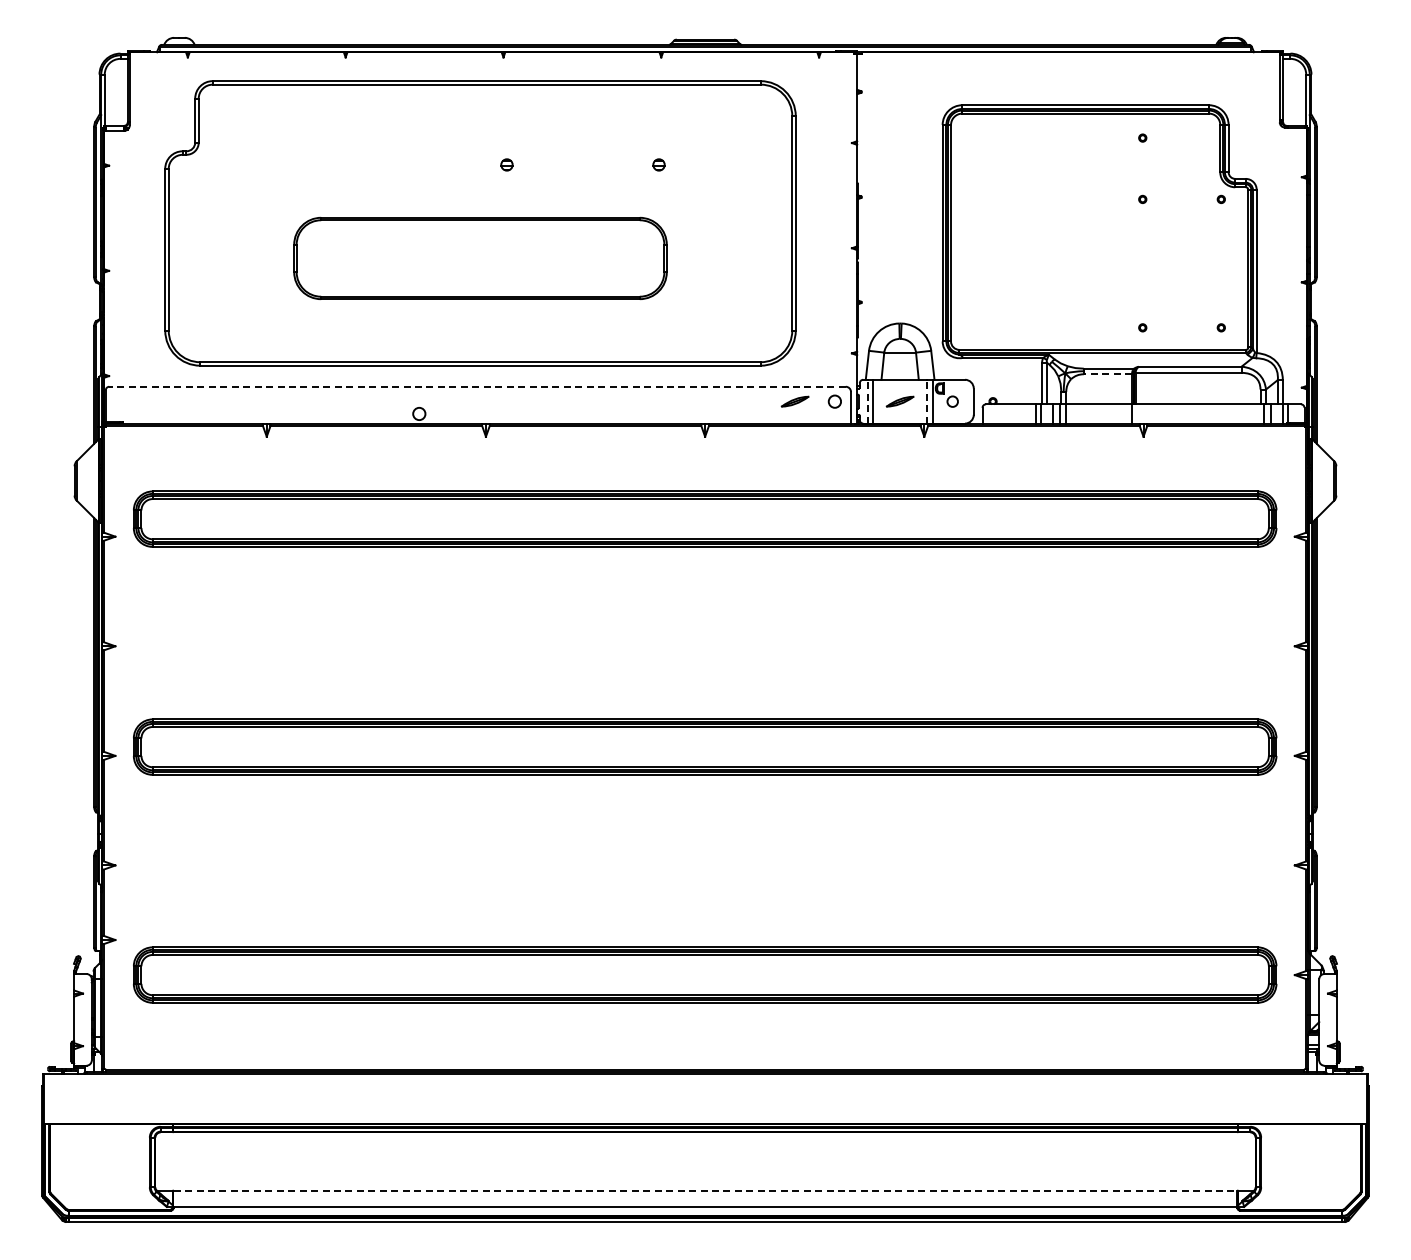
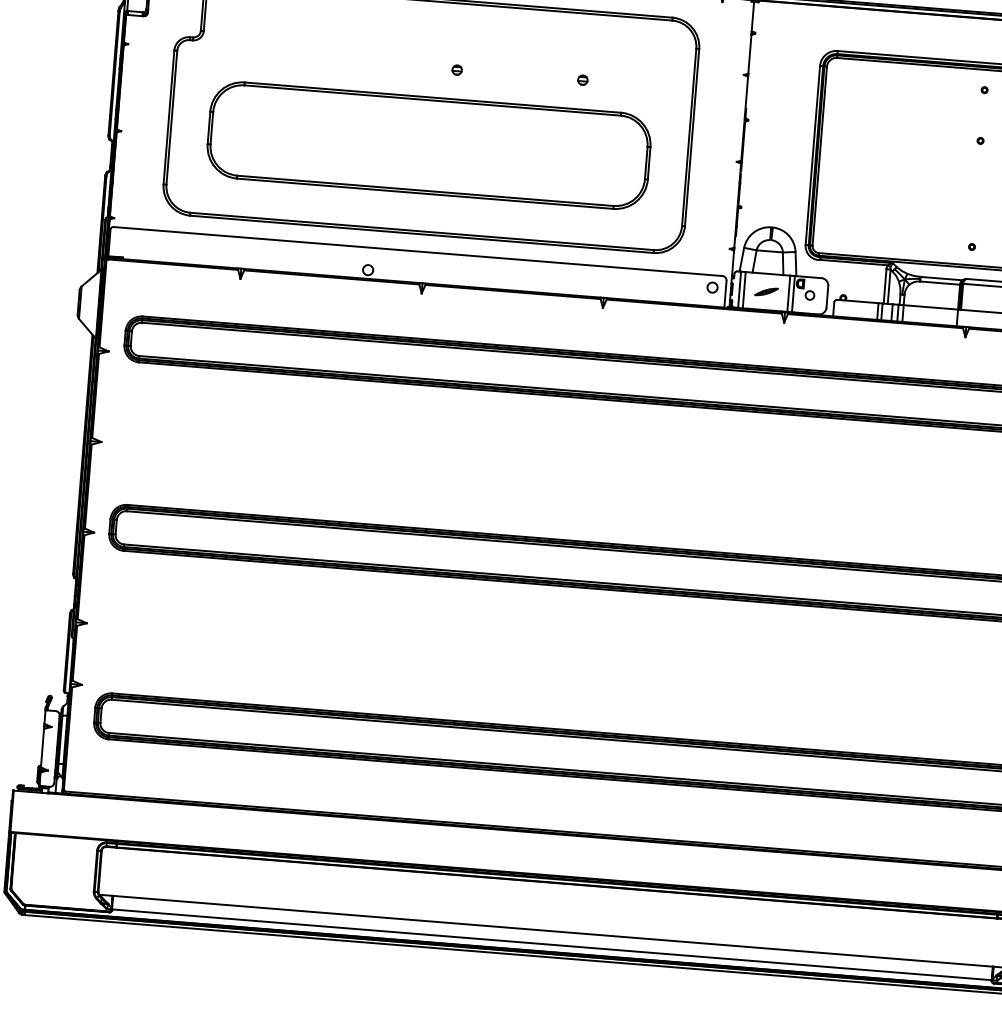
part: (480, 258) -> (429, 145), size x1.43
line: (1107, 374) -> (939, 283), dashed -> solid
line: (477, 386) -> (418, 251), dashed -> solid
part: (794, 401) -> (679, 284), removed
line: (867, 401) -> (739, 289), dashed -> solid
line: (927, 401) -> (789, 293), dashed -> solid
line: (705, 1190) -> (553, 931), dashed -> solid

